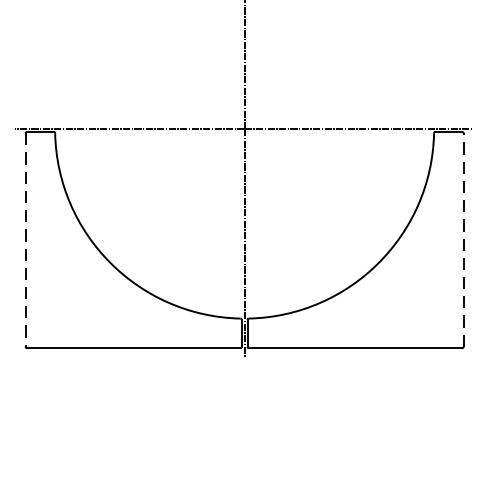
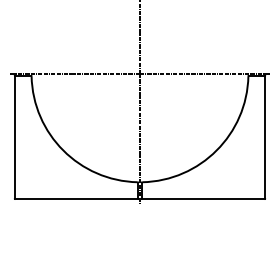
line: (463, 238) -> (265, 136), dashed -> solid
line: (25, 240) -> (14, 137), dashed -> solid

